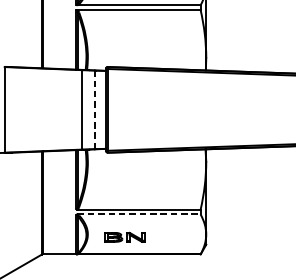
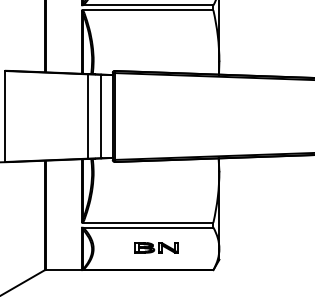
line: (95, 109) -> (101, 116), dashed -> solid
line: (139, 214) -> (148, 227), dashed -> solid
part: (124, 236) -> (156, 247), moved

